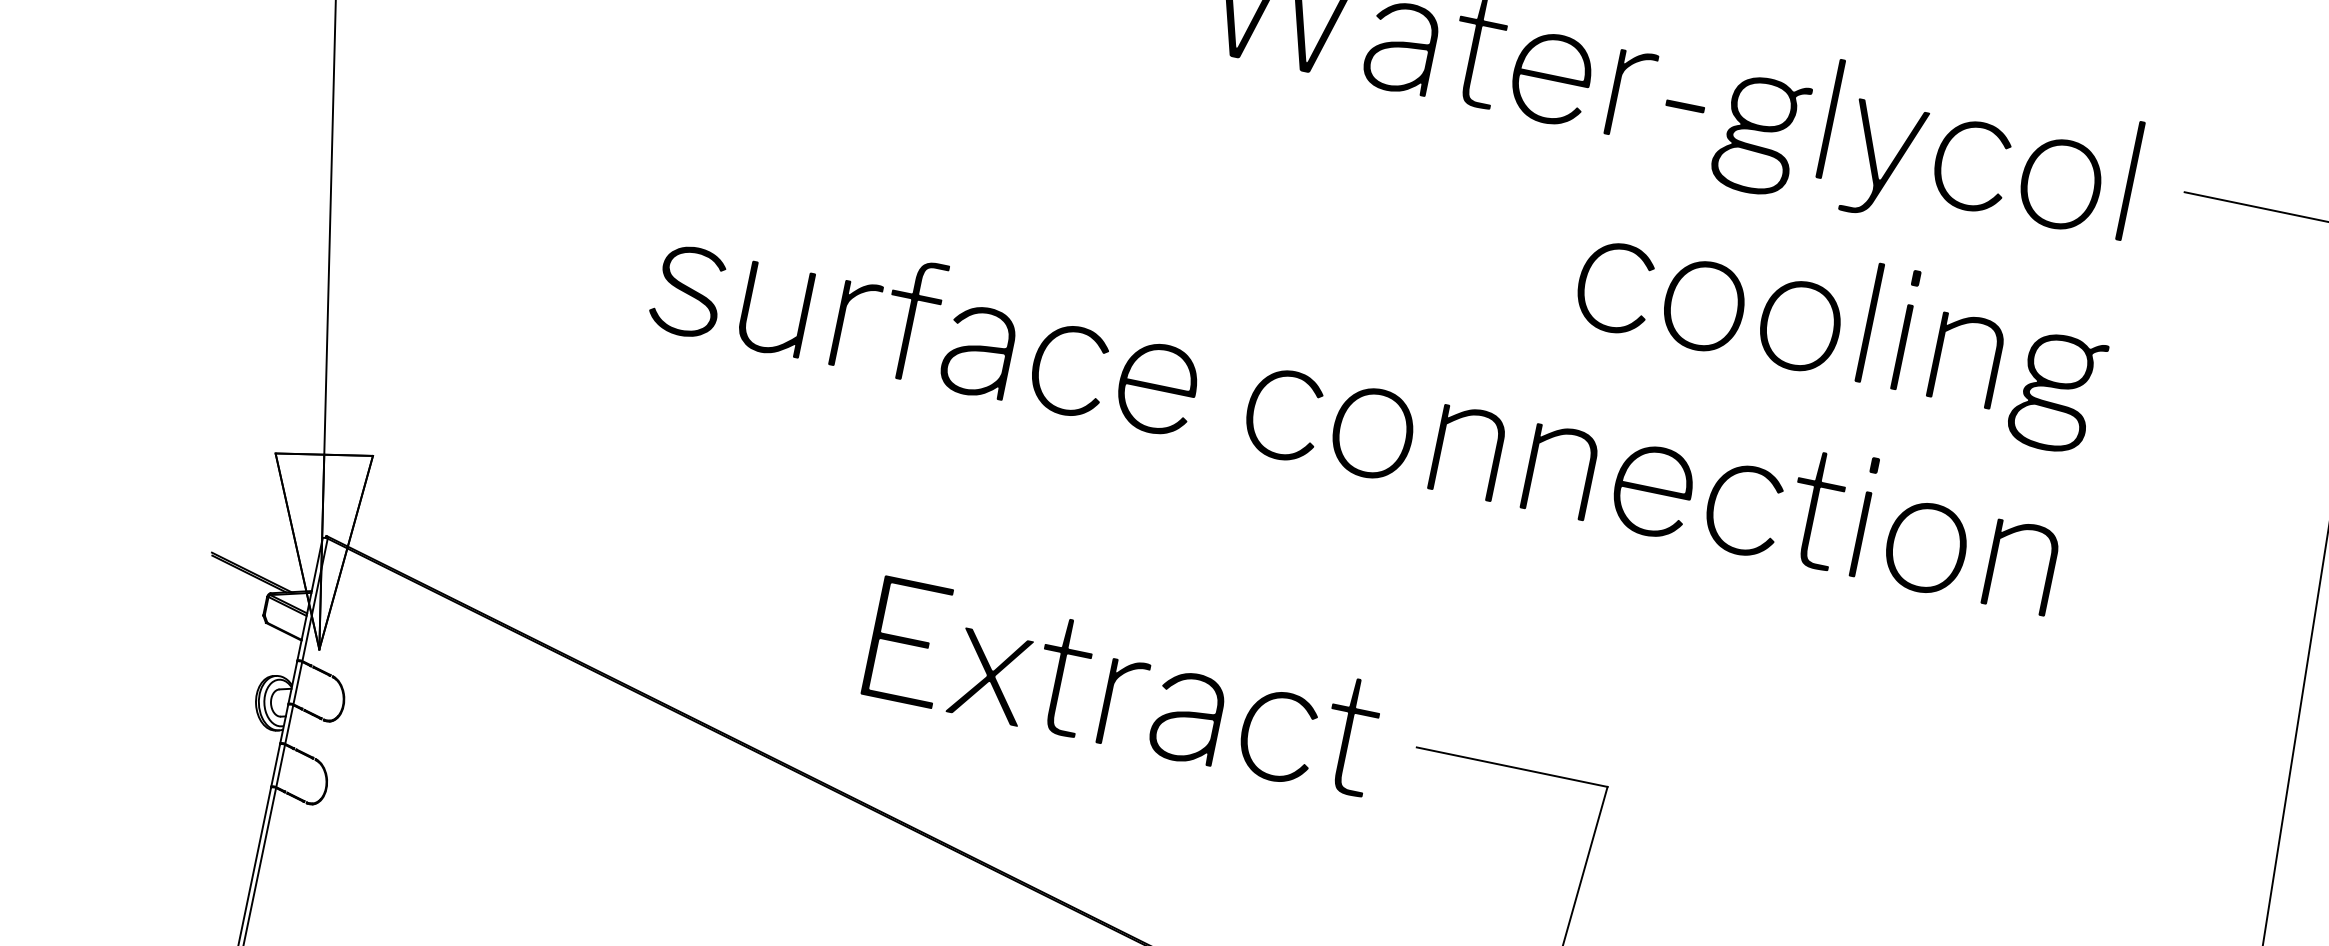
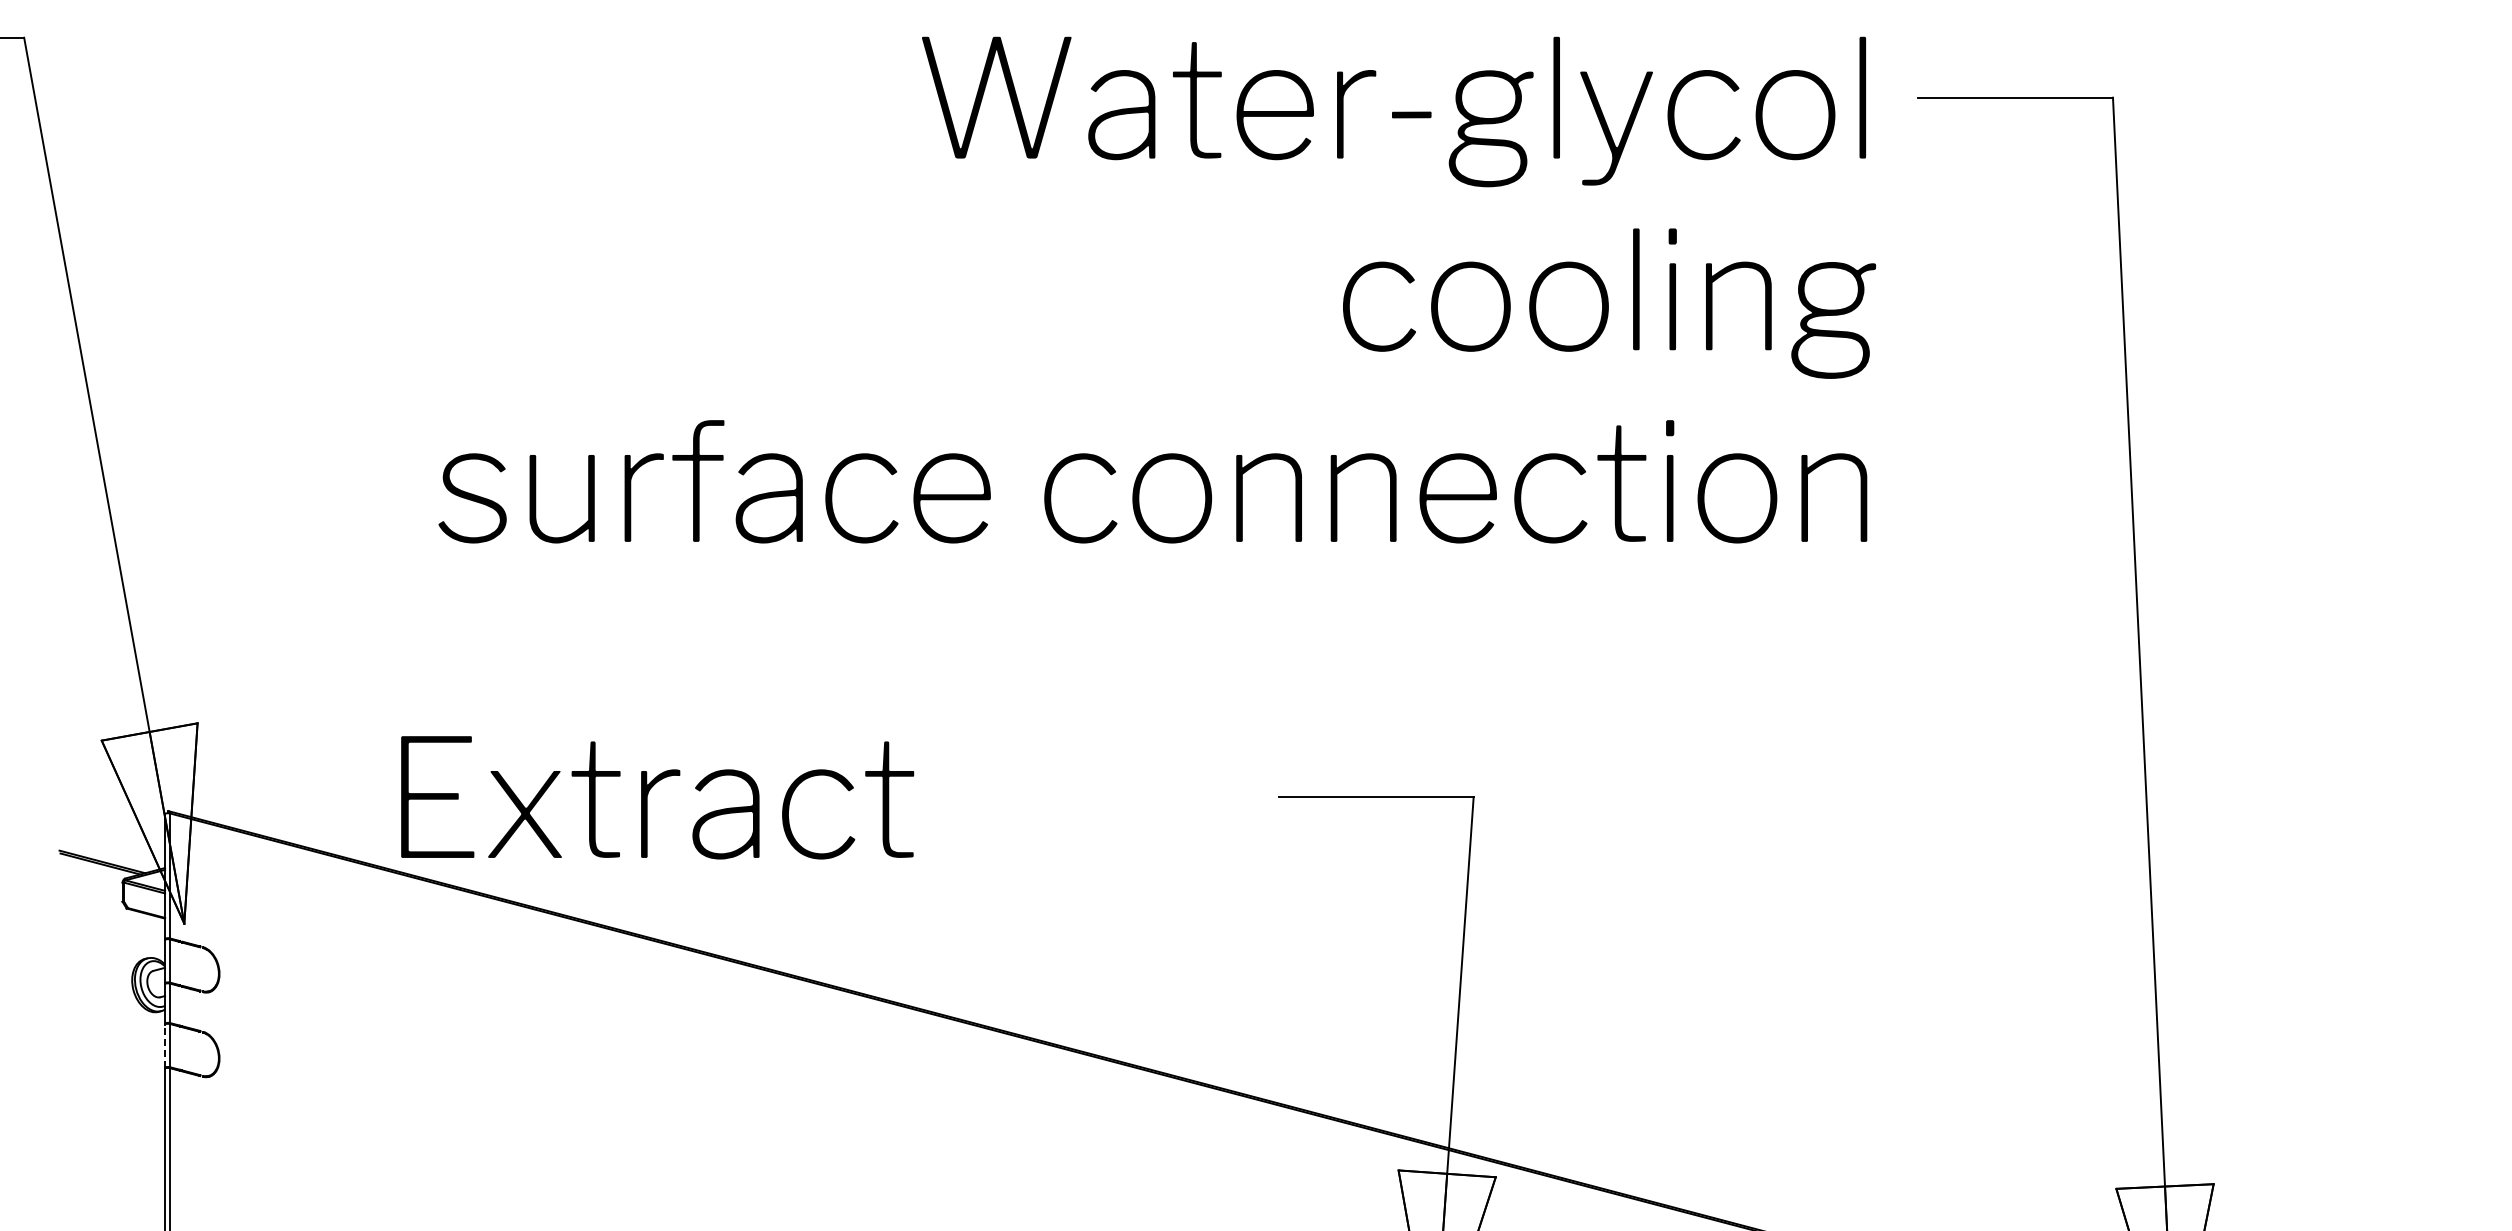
text: (1123, 687) -> (657, 797), moved
line: (276, 765) -> (165, 1046), solid -> dashed

